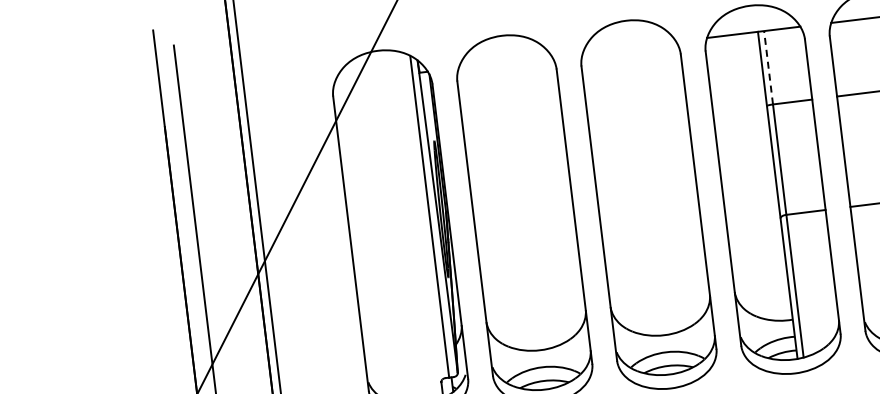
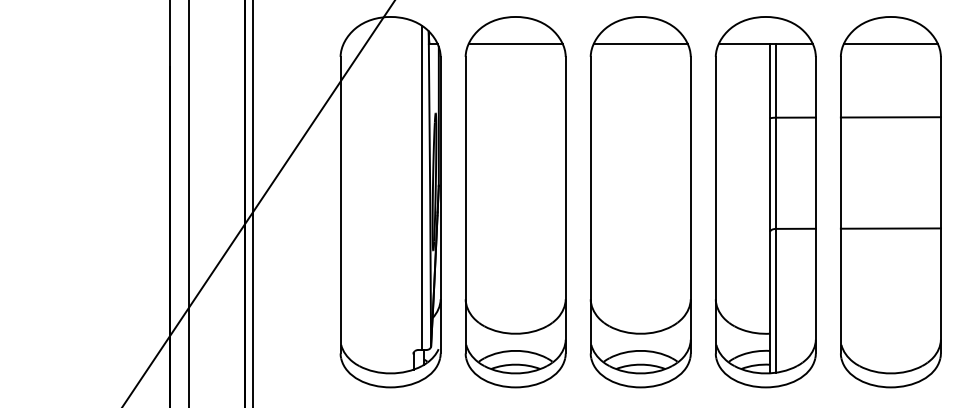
line: (629, 47) -> (640, 43), added
line: (505, 62) -> (515, 43), added
line: (768, 67) -> (776, 80), dashed -> solid

